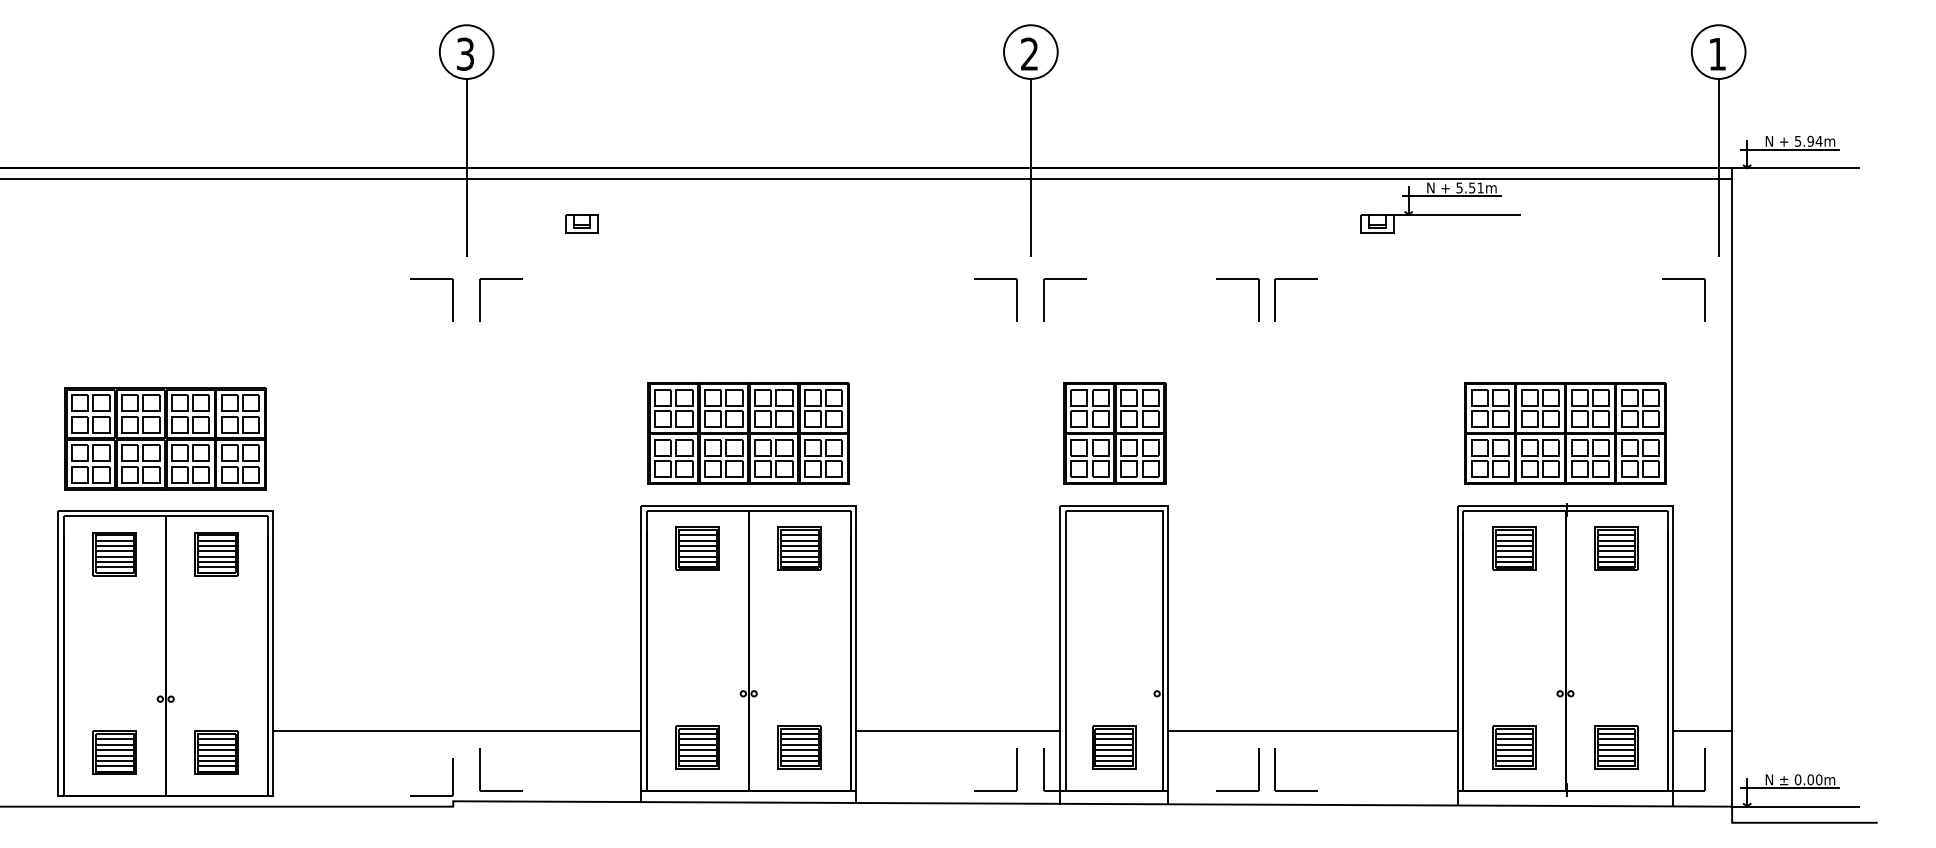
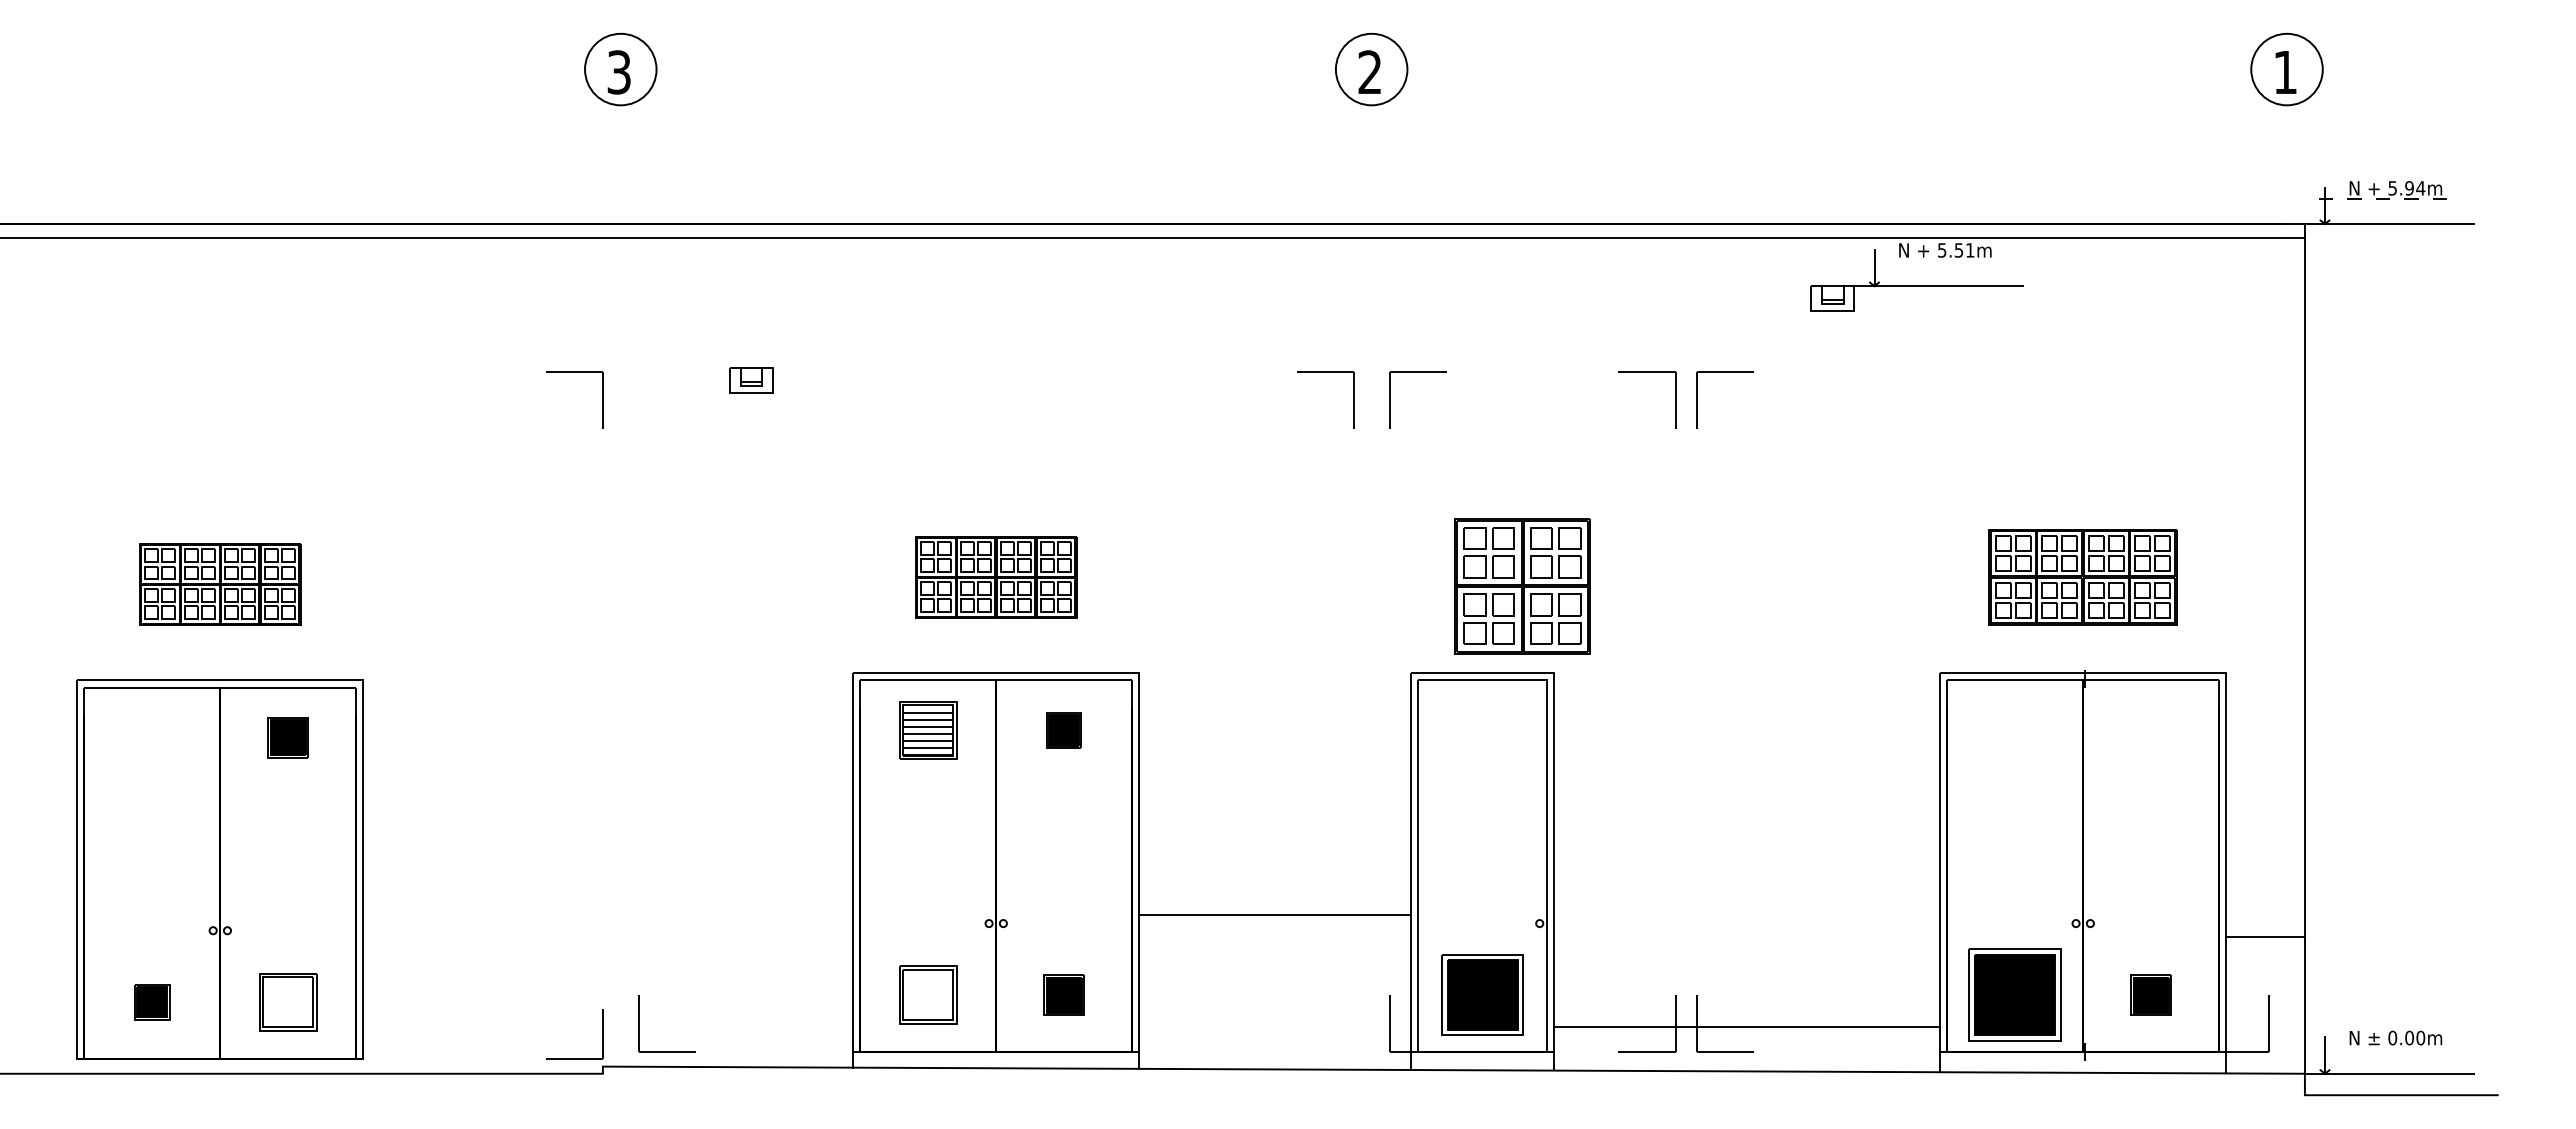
line: (1789, 149) -> (2381, 199), solid -> dashed
line: (466, 167) -> (620, 223), removed
line: (1030, 167) -> (1371, 223), removed
line: (1719, 167) -> (2287, 223), removed
line: (1451, 196) -> (1931, 261), removed
part: (582, 224) -> (751, 380), moved
part: (501, 279) -> (666, 372), removed
part: (1683, 279) -> (2240, 372), removed
part: (748, 433) -> (995, 577), size x0.6
part: (1114, 433) -> (1522, 586), moved
part: (1564, 433) -> (2082, 577), size x0.7
part: (165, 439) -> (219, 584), size x0.6
part: (800, 548) -> (1064, 730), size x0.6
part: (1514, 548) -> (2015, 730), removed
part: (1616, 548) -> (2151, 730), removed
part: (114, 553) -> (152, 737), removed
part: (216, 553) -> (288, 737), size x0.7
line: (457, 731) -> (608, 973), removed
line: (958, 731) -> (1275, 914), moved
line: (1313, 731) -> (1747, 1026), moved
line: (1702, 731) -> (2265, 936), moved
part: (800, 747) -> (1064, 994), size x0.7
part: (1114, 747) -> (1482, 994), size x1.4
part: (1514, 747) -> (2015, 994), size x1.6
part: (1616, 747) -> (2151, 994), size x0.7
hatch: (697, 750) -> (928, 998), removed
part: (114, 753) -> (152, 1002), size x0.6
hatch: (216, 755) -> (288, 1005), removed
part: (1017, 768) -> (1353, 1023), removed
line: (1790, 788) -> (2382, 1049), removed

